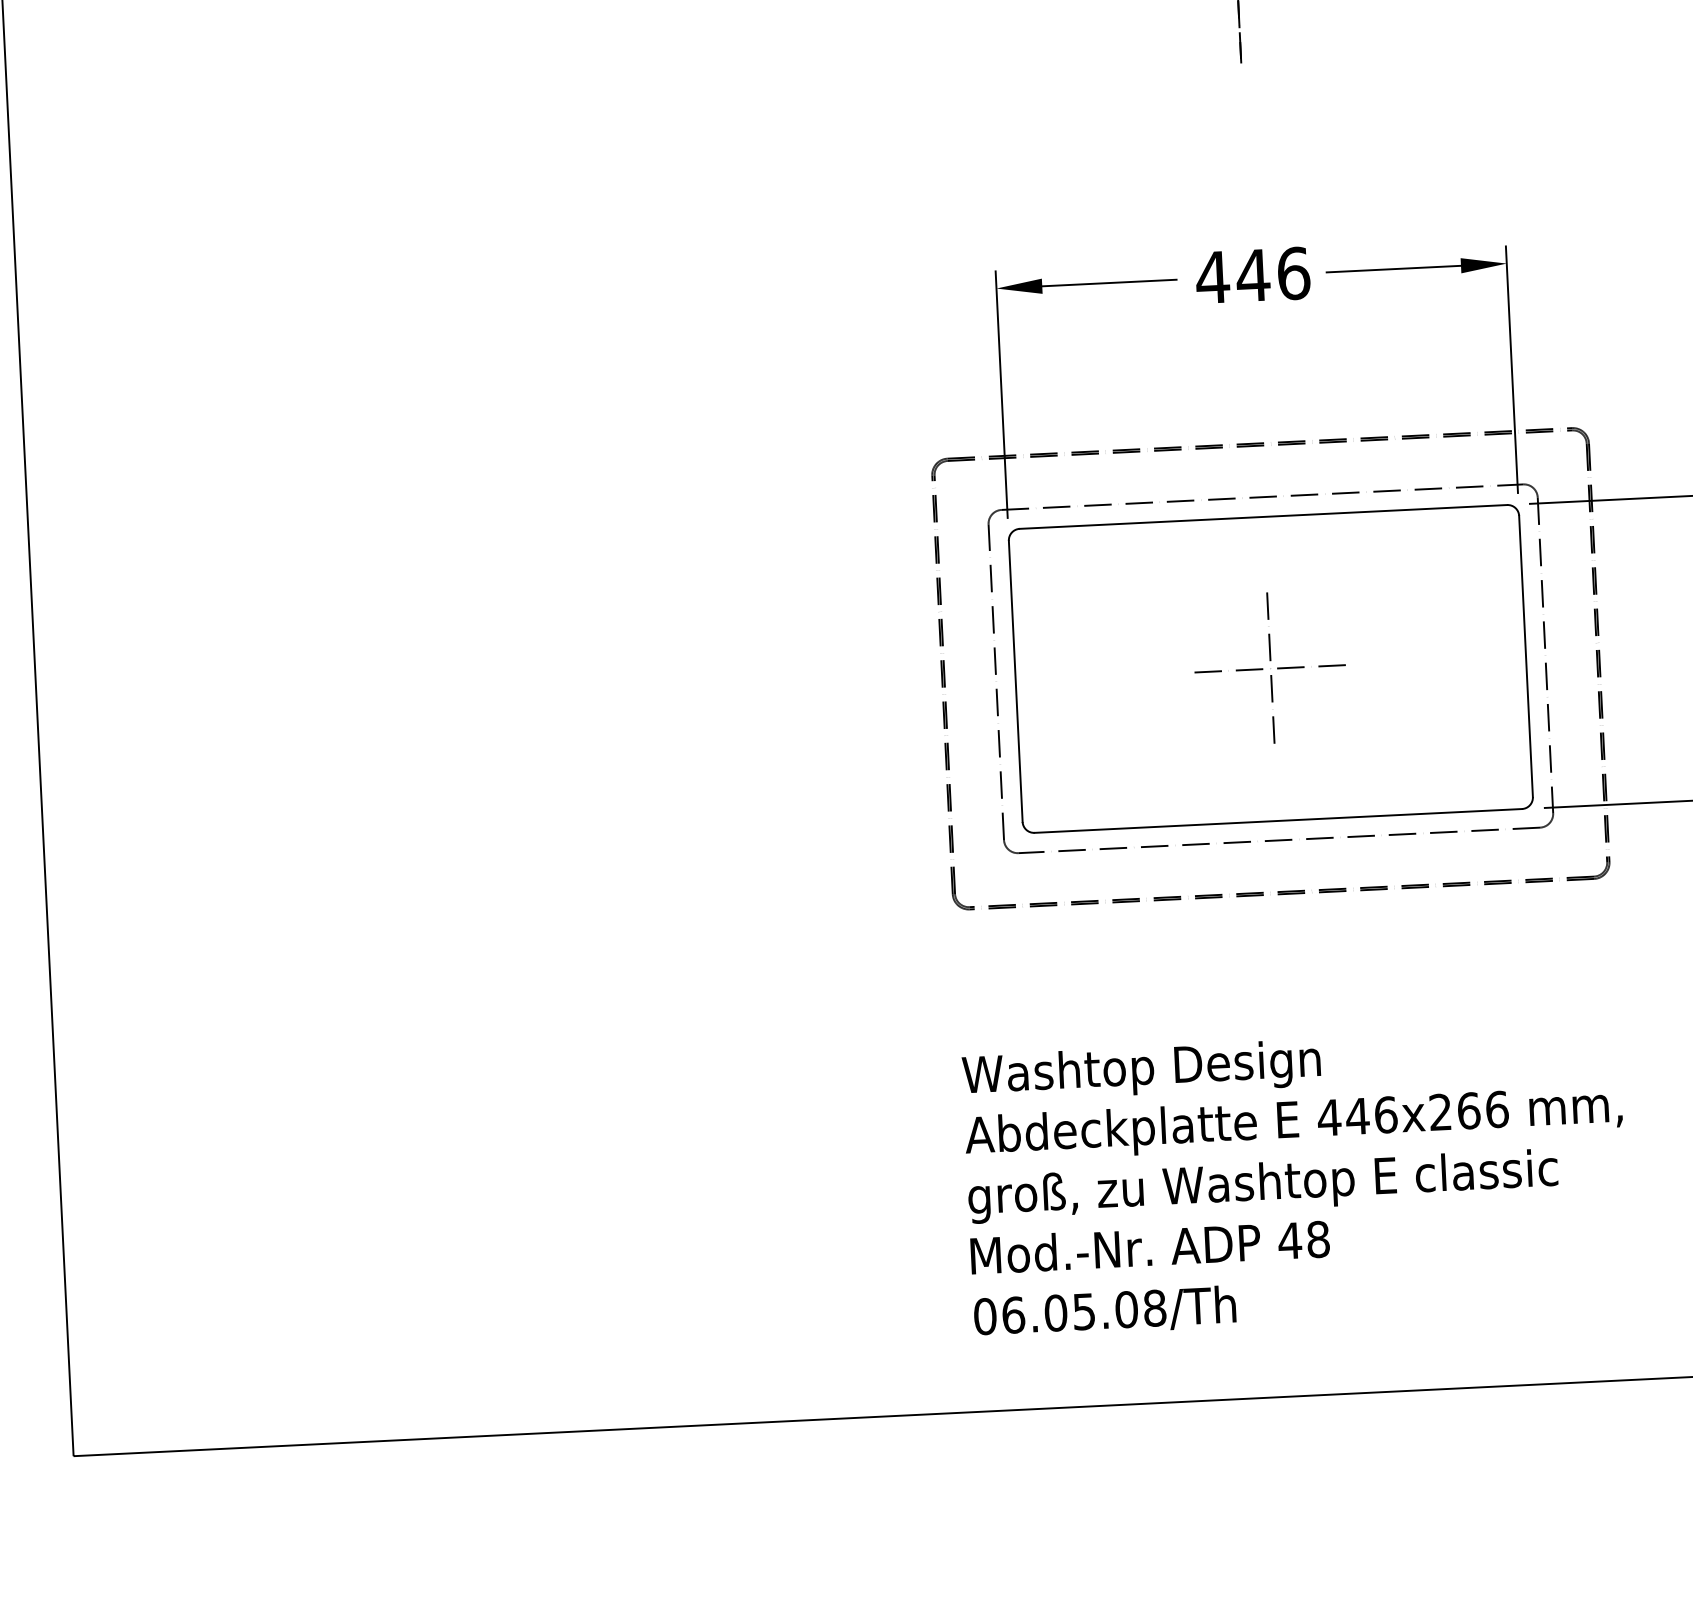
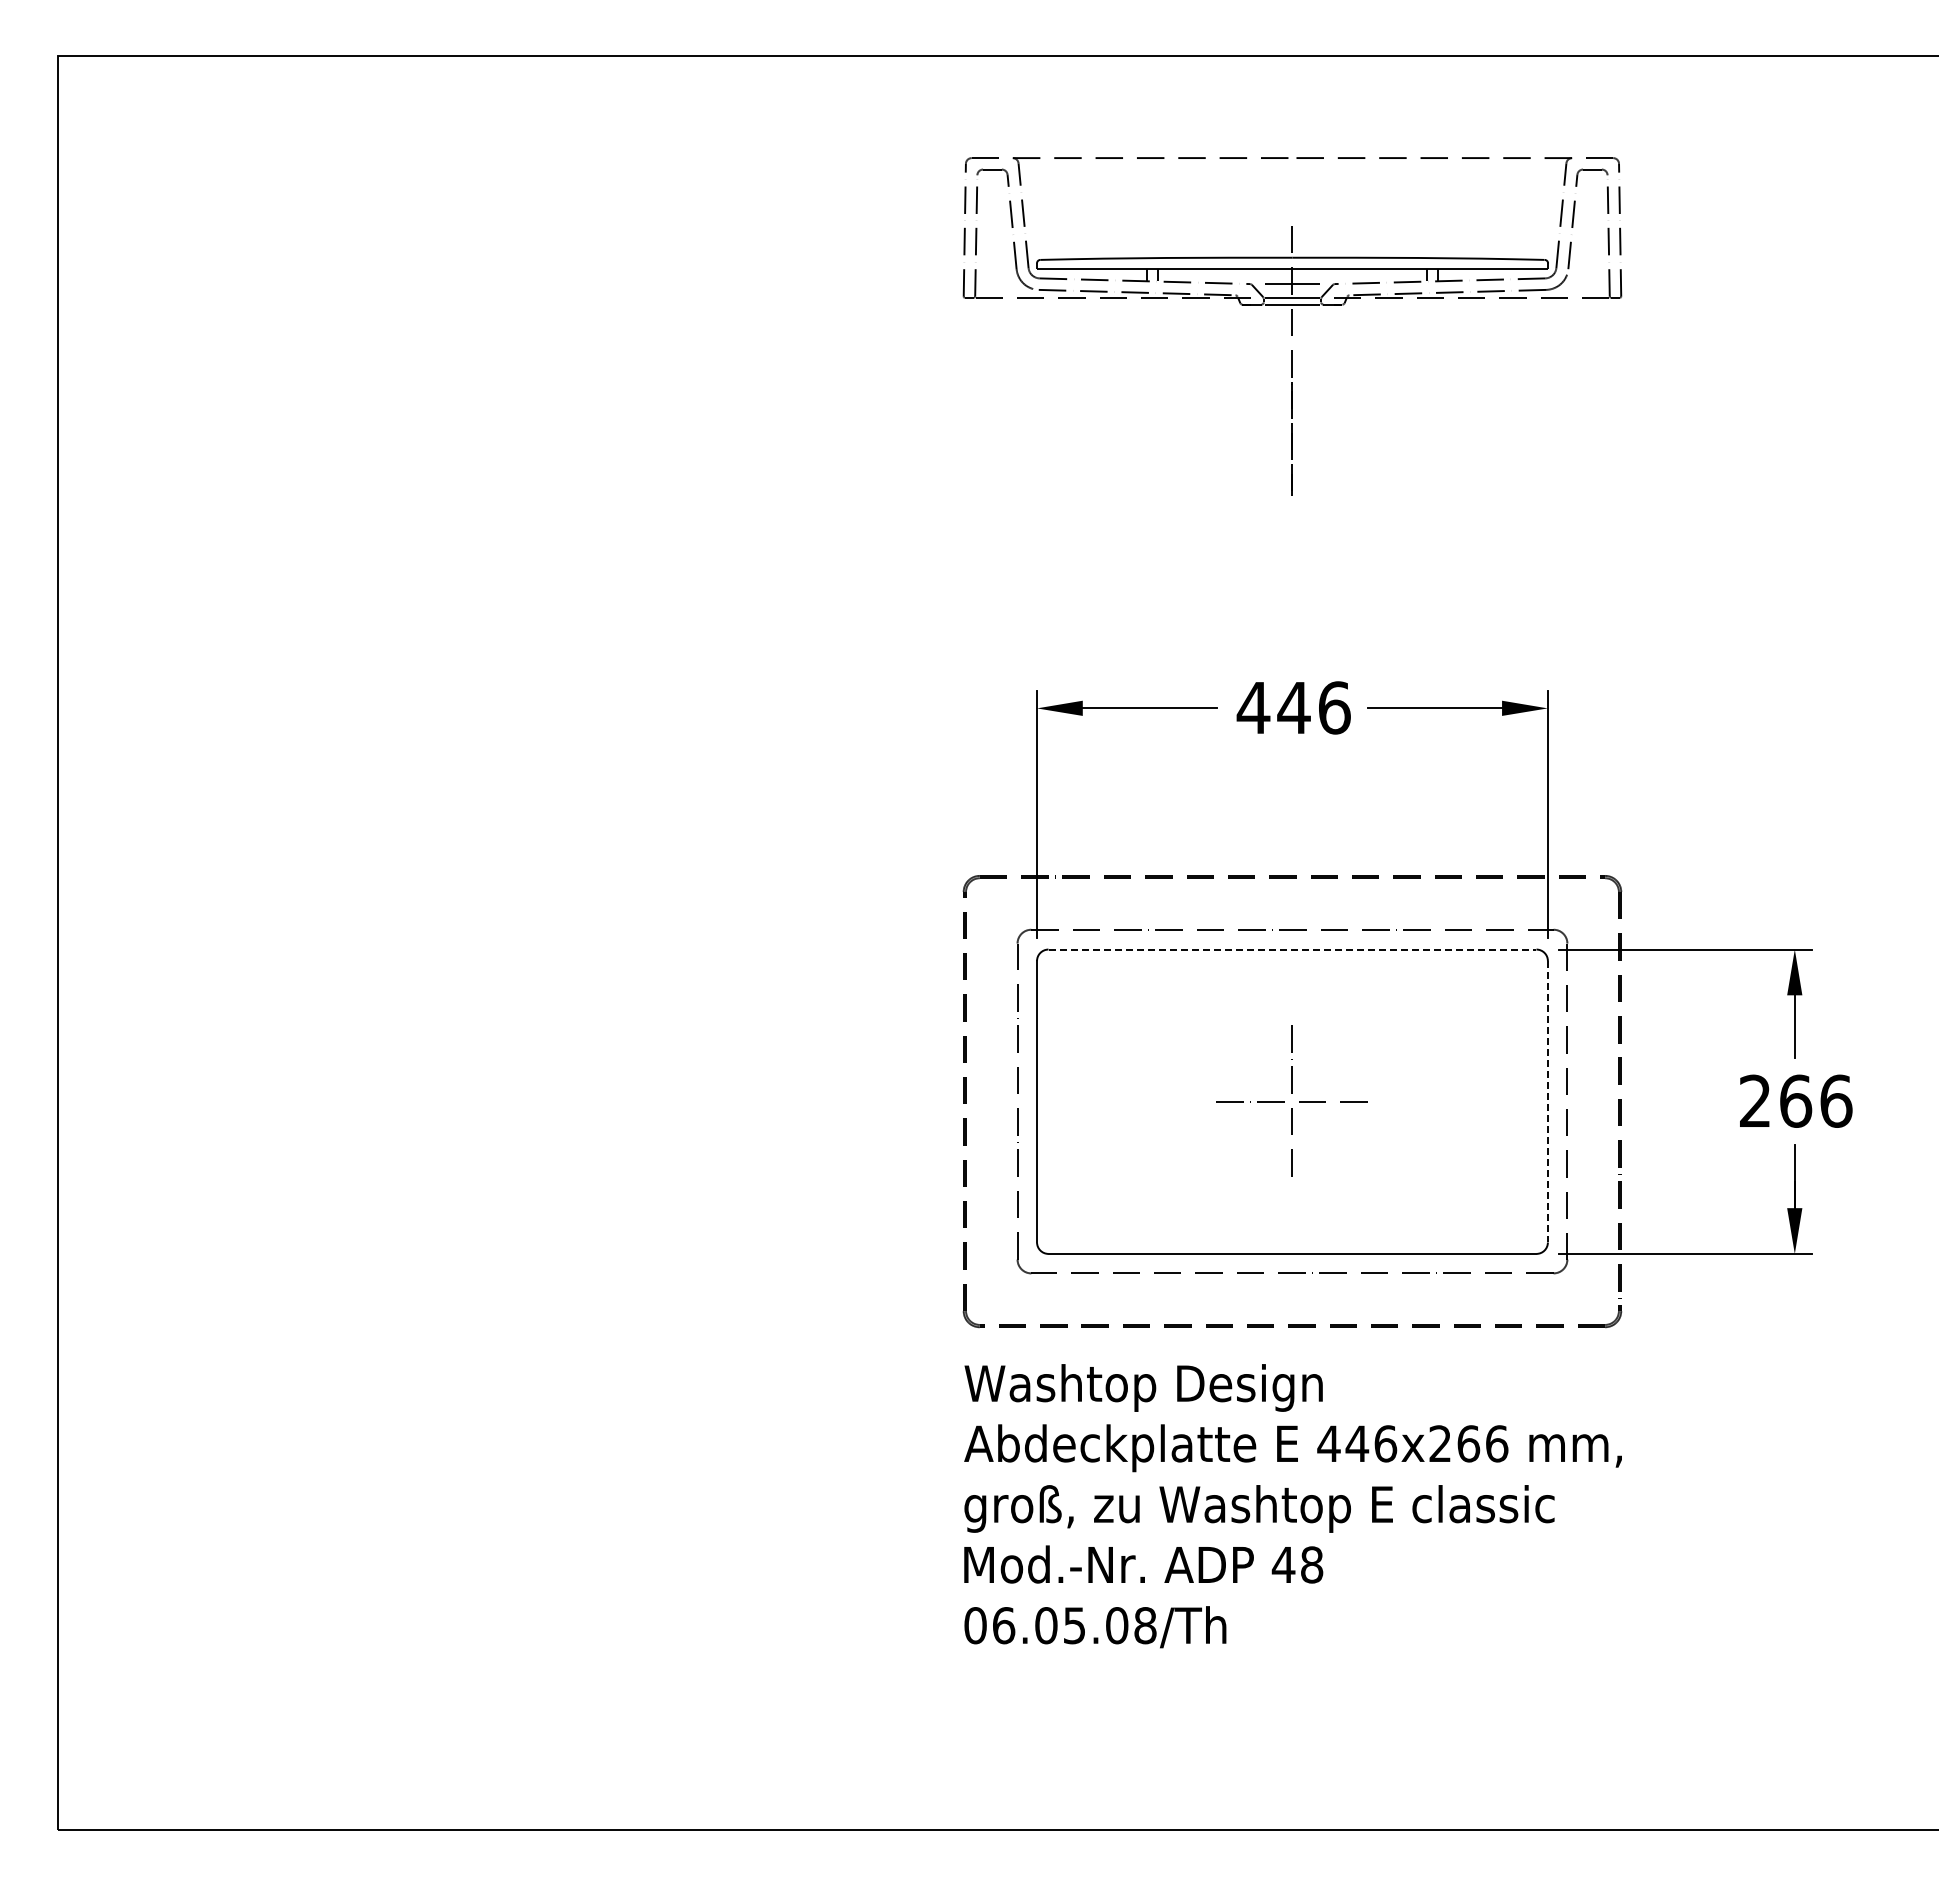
line: (1263, 516) -> (1292, 949), solid -> dashed
line: (1525, 656) -> (1547, 1101), solid -> dashed
text: (1296, 1182) -> (1292, 1506), moved

